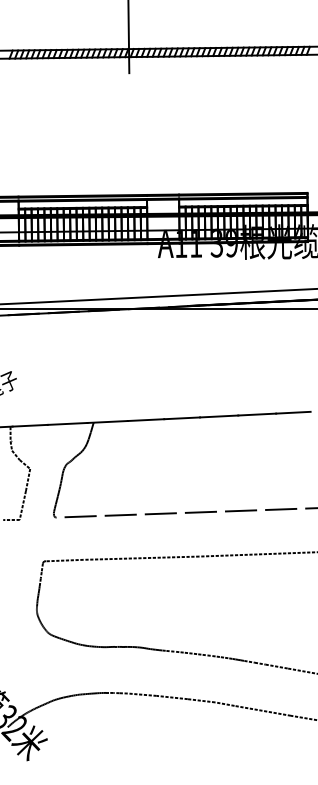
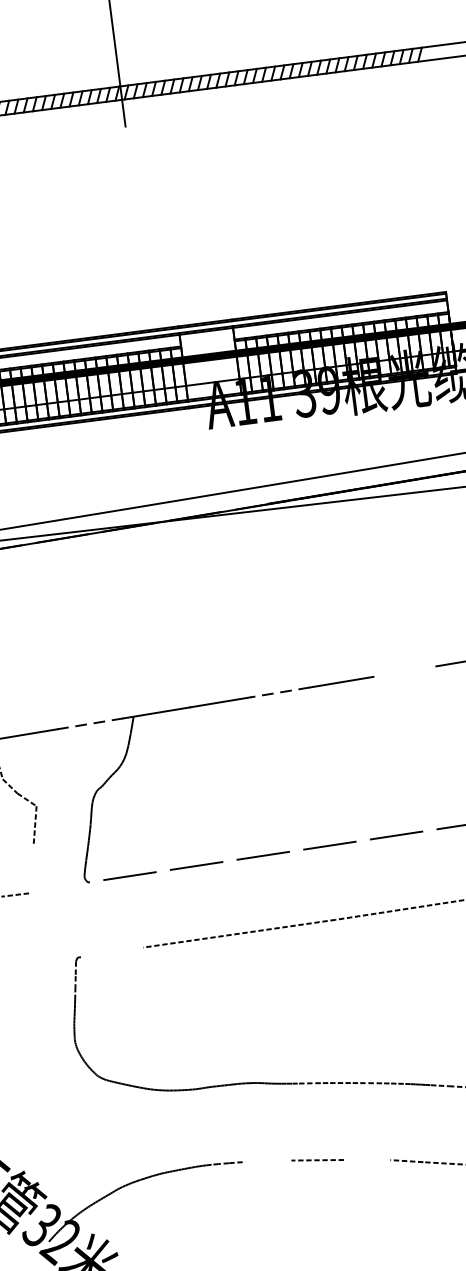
line: (257, 414) -> (405, 671), removed
line: (182, 418) -> (280, 692), solid -> dashed
line: (67, 423) -> (90, 723), solid -> dashed
line: (22, 504) -> (30, 867), removed
line: (64, 560) -> (111, 952), removed
line: (141, 694) -> (265, 1161), removed
line: (201, 700) -> (367, 1159), removed

